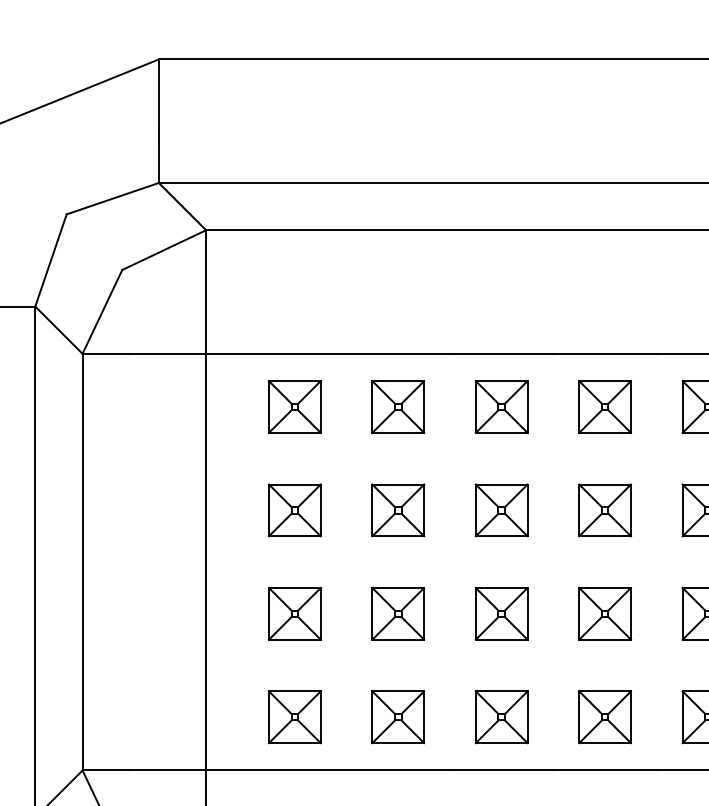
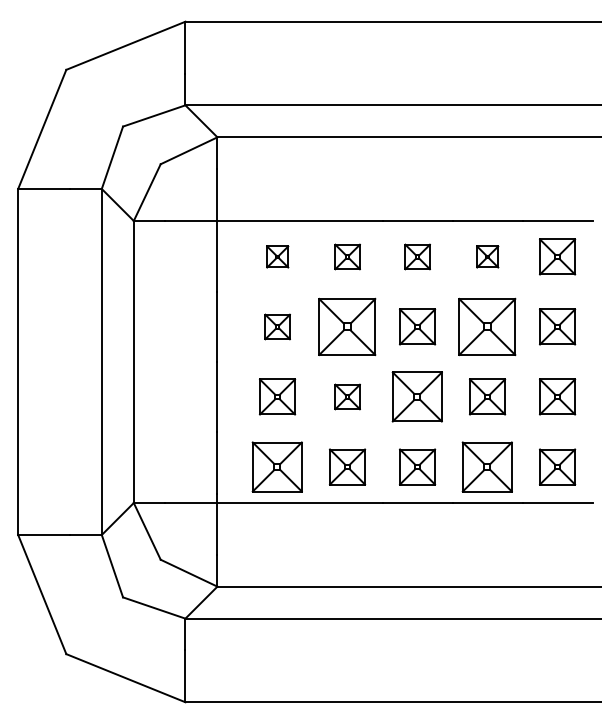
part: (294, 406) -> (277, 256), size x0.6
part: (398, 406) -> (347, 256), size x0.7
part: (501, 406) -> (417, 256), size x0.7
part: (605, 406) -> (487, 256), size x0.6
part: (294, 509) -> (277, 326), size x0.7
part: (398, 509) -> (347, 326), size x1.6
part: (605, 509) -> (487, 326), size x1.6
part: (398, 613) -> (347, 396), size x0.7
part: (501, 613) -> (417, 396), size x1.4
part: (294, 716) -> (277, 466), size x1.4
part: (605, 716) -> (487, 466), size x1.4

